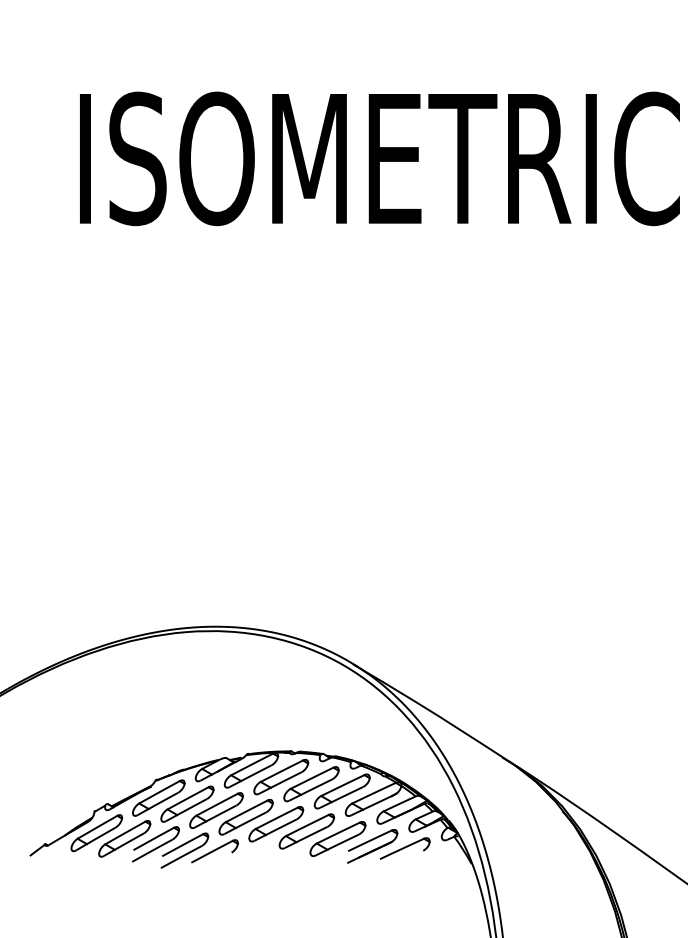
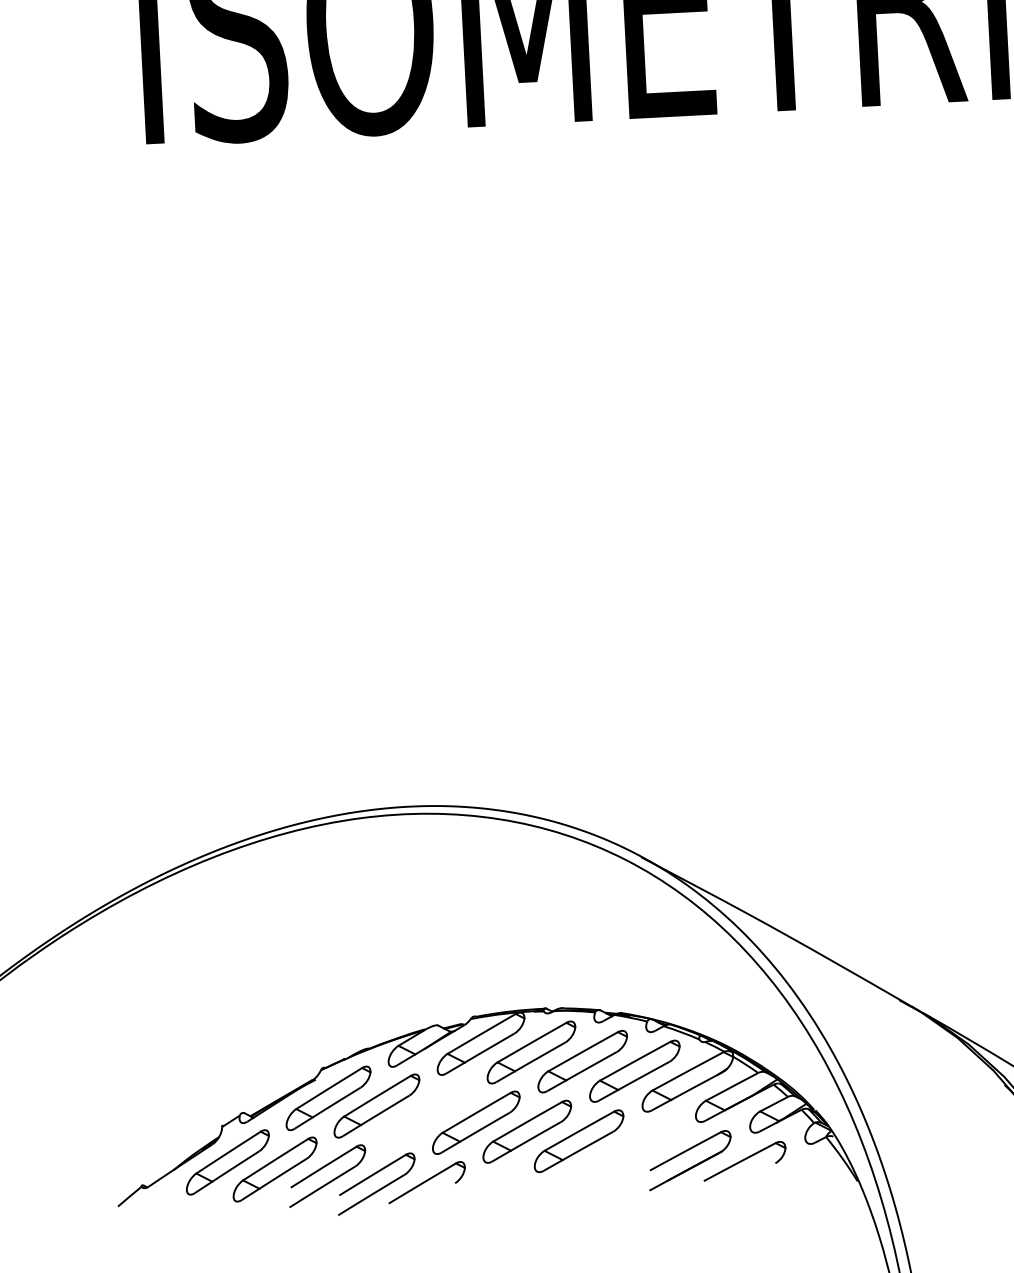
part: (216, 810) -> (426, 1114), removed
part: (337, 838) -> (630, 1150), removed

